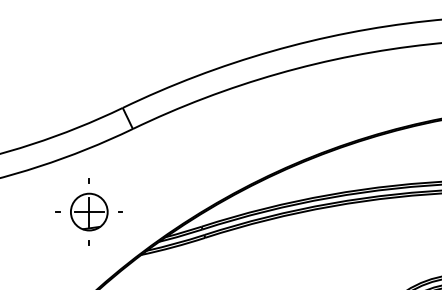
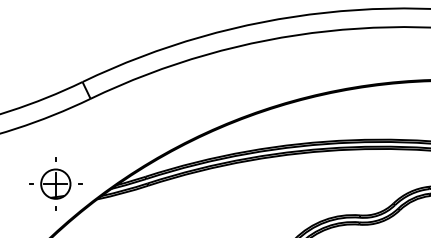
part: (88, 211) -> (55, 183), moved

